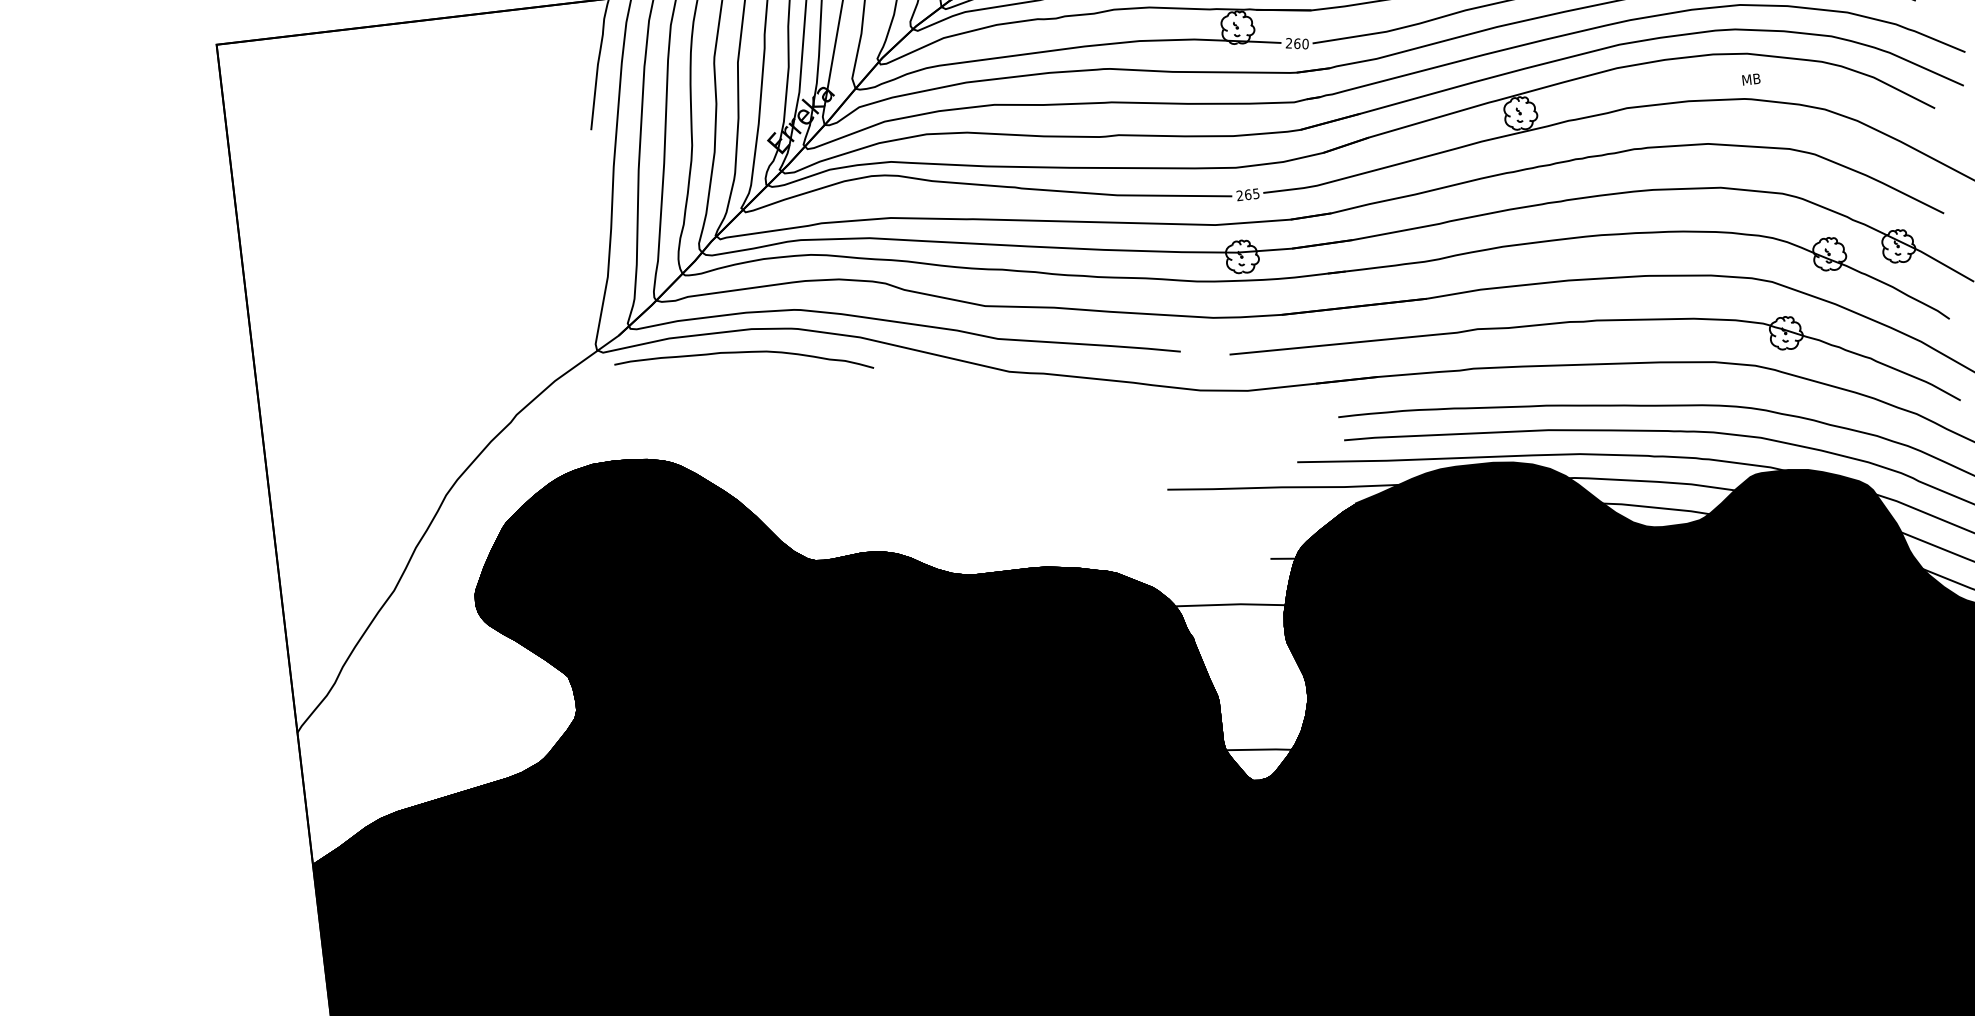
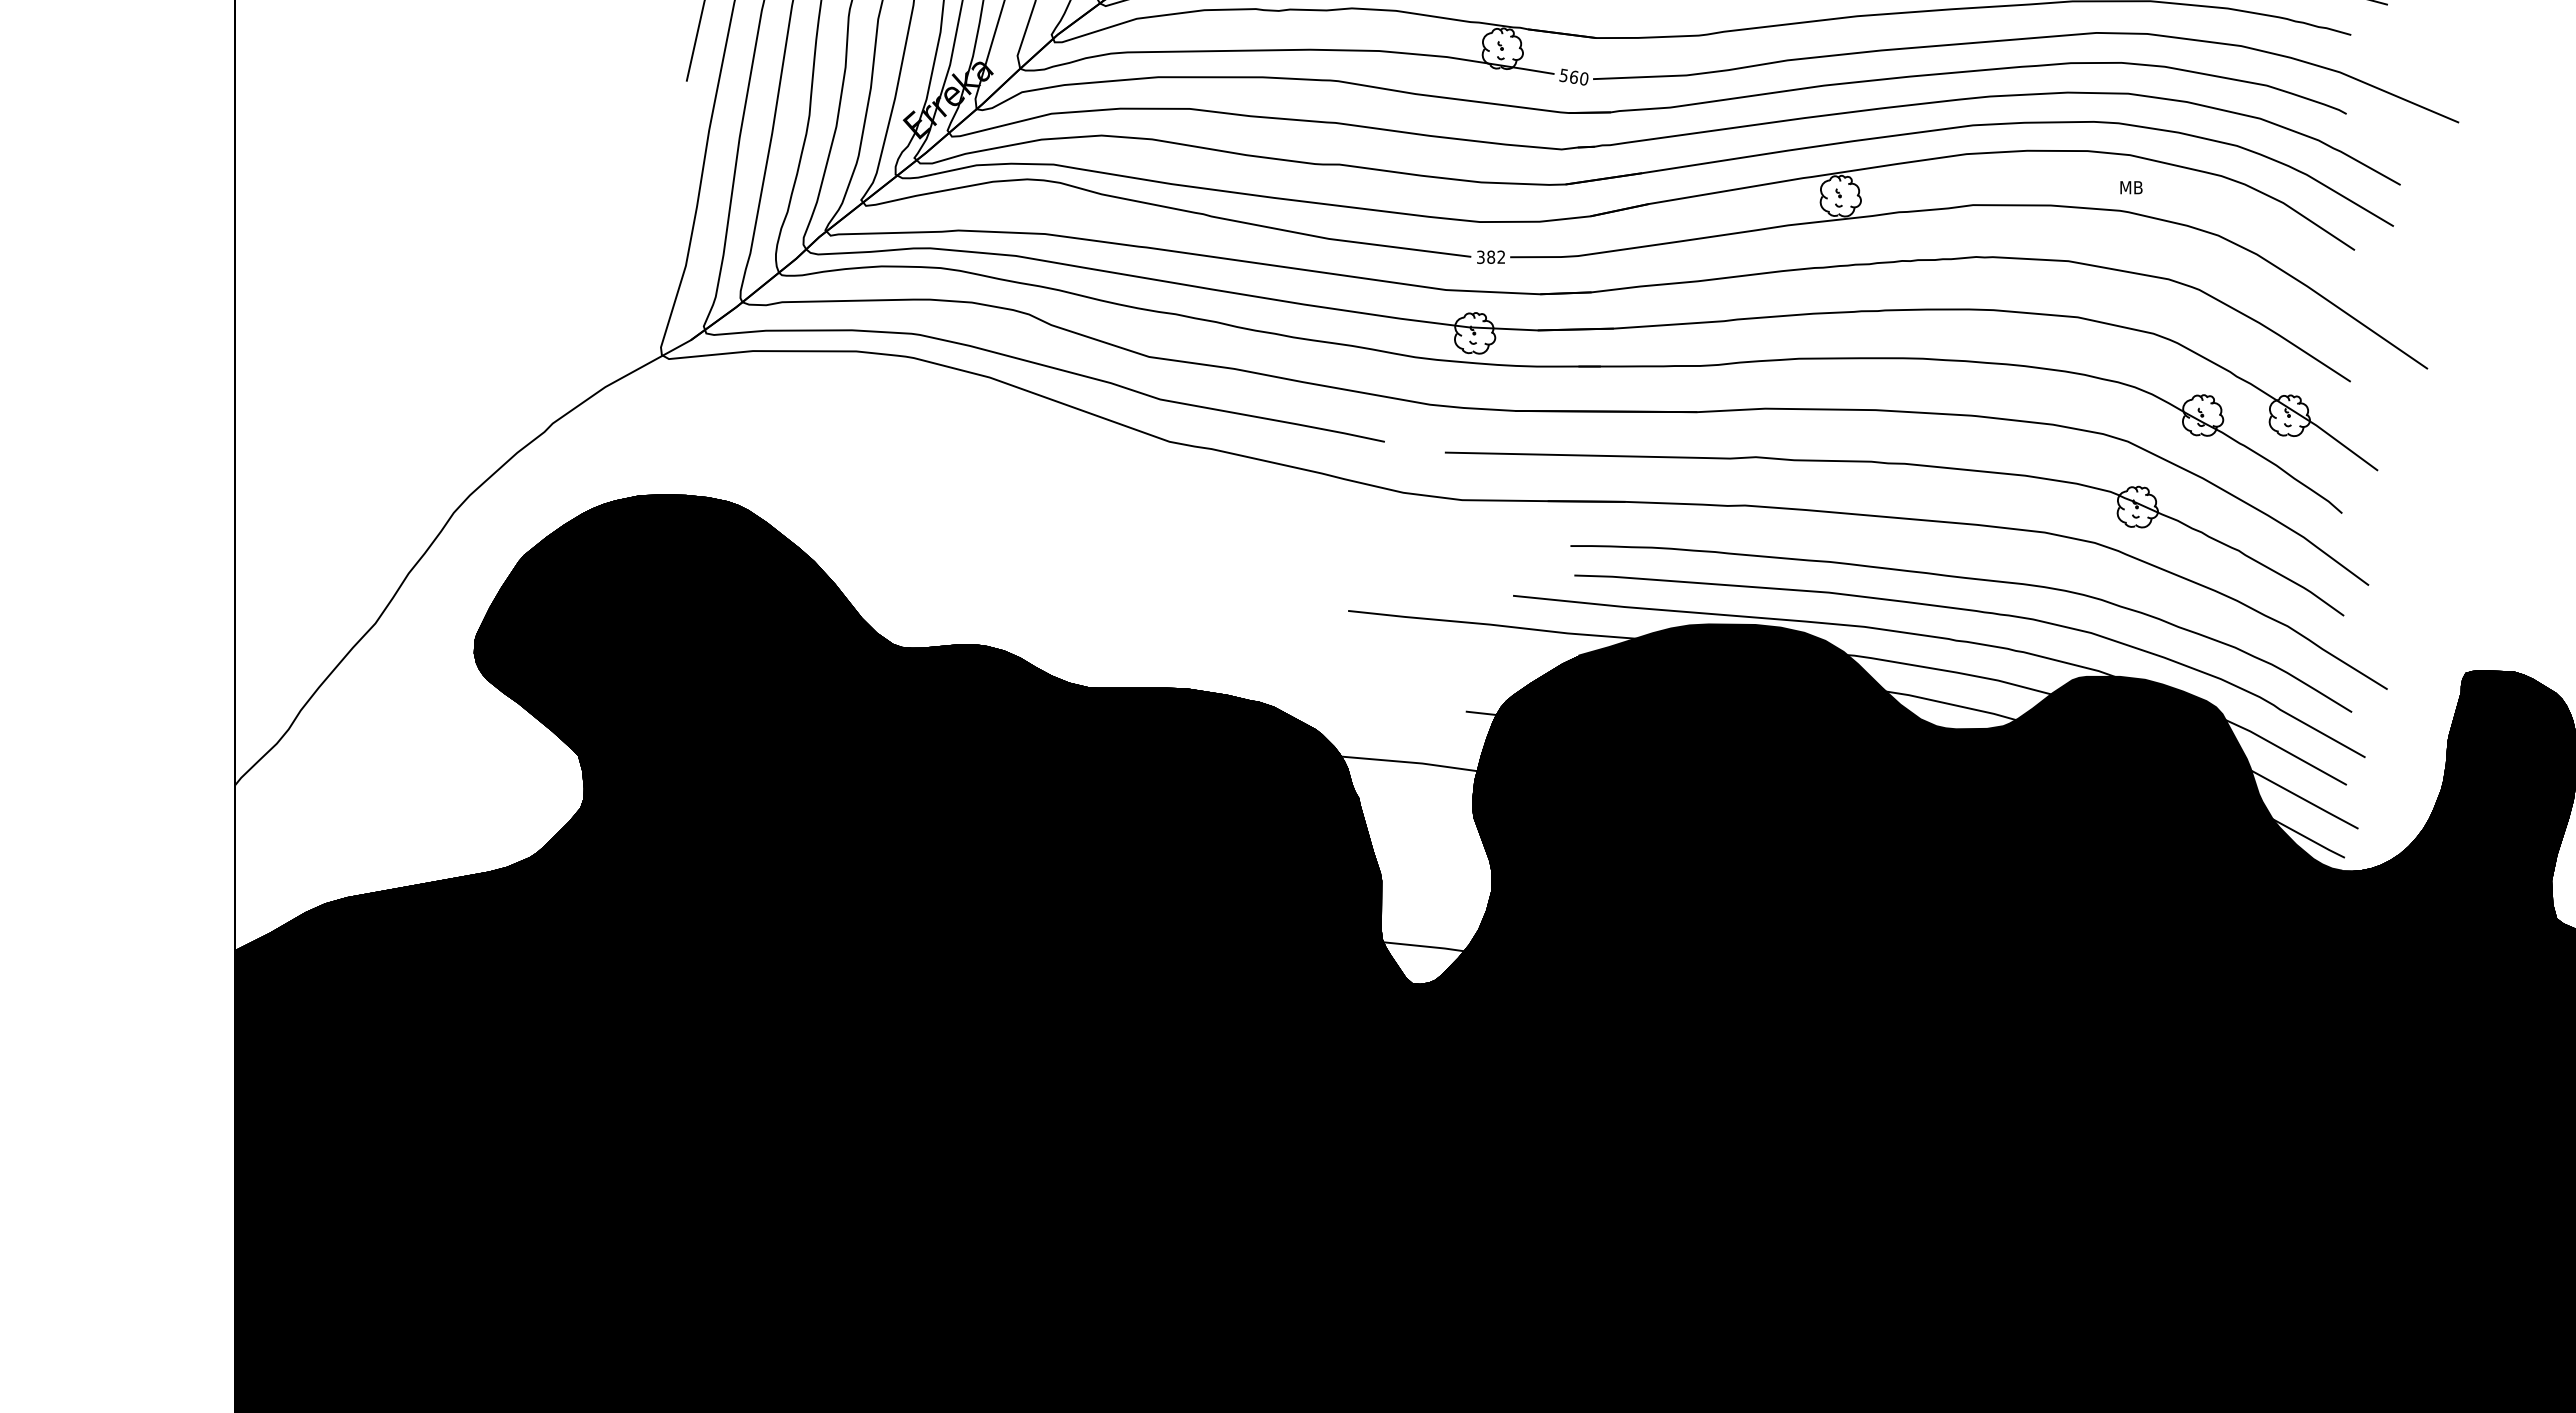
text: (1288, 43) -> (1563, 75), 260 -> 560
text: (1248, 194) -> (1491, 256), 265 -> 382
curve: (742, 352) -> (841, 379), removed

